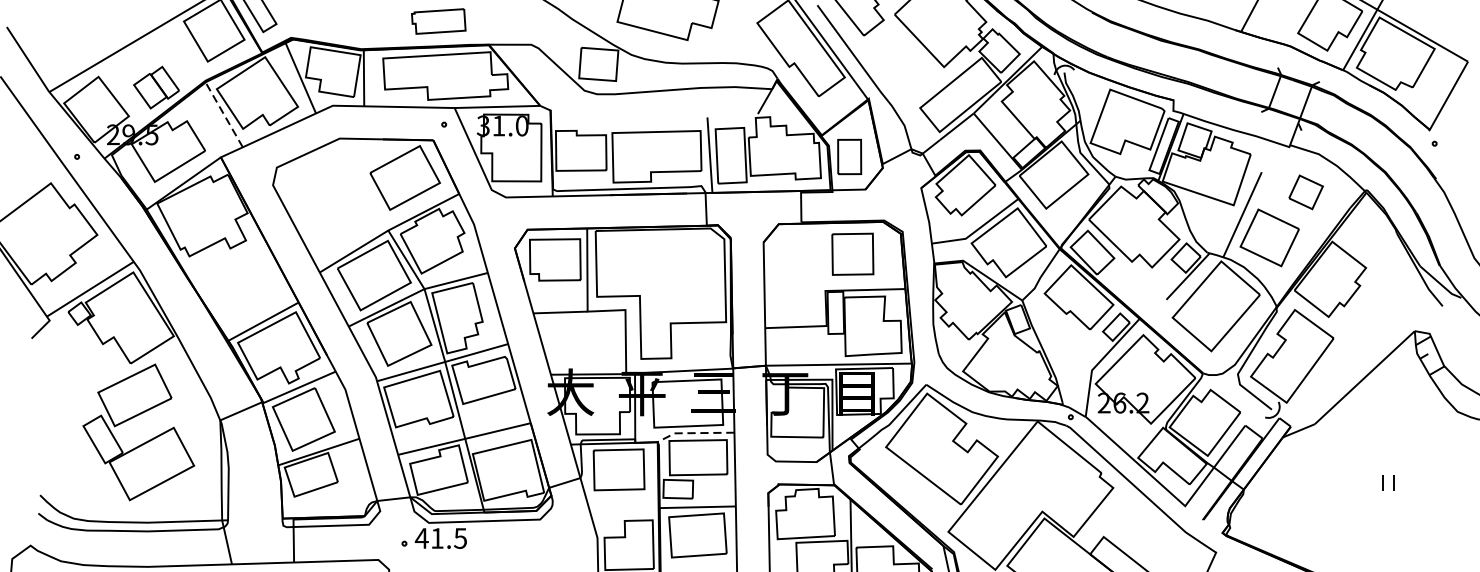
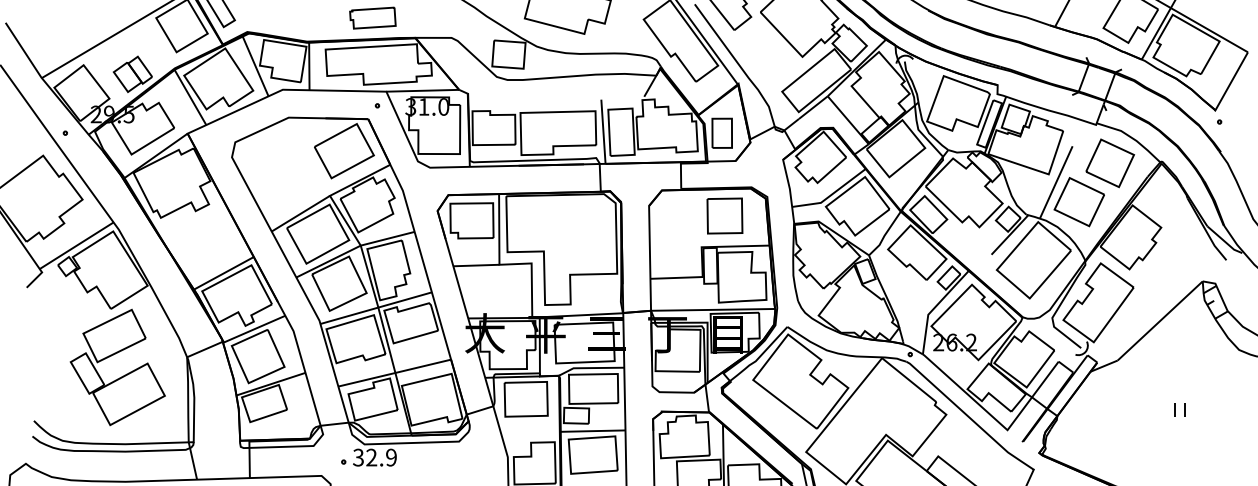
line: (223, 112) -> (189, 95), dashed -> solid
part: (1306, 192) -> (1110, 163), size x1.67
line: (693, 433) -> (589, 368), dashed -> solid
text: (440, 538) -> (374, 457), 41.5 -> 32.9

